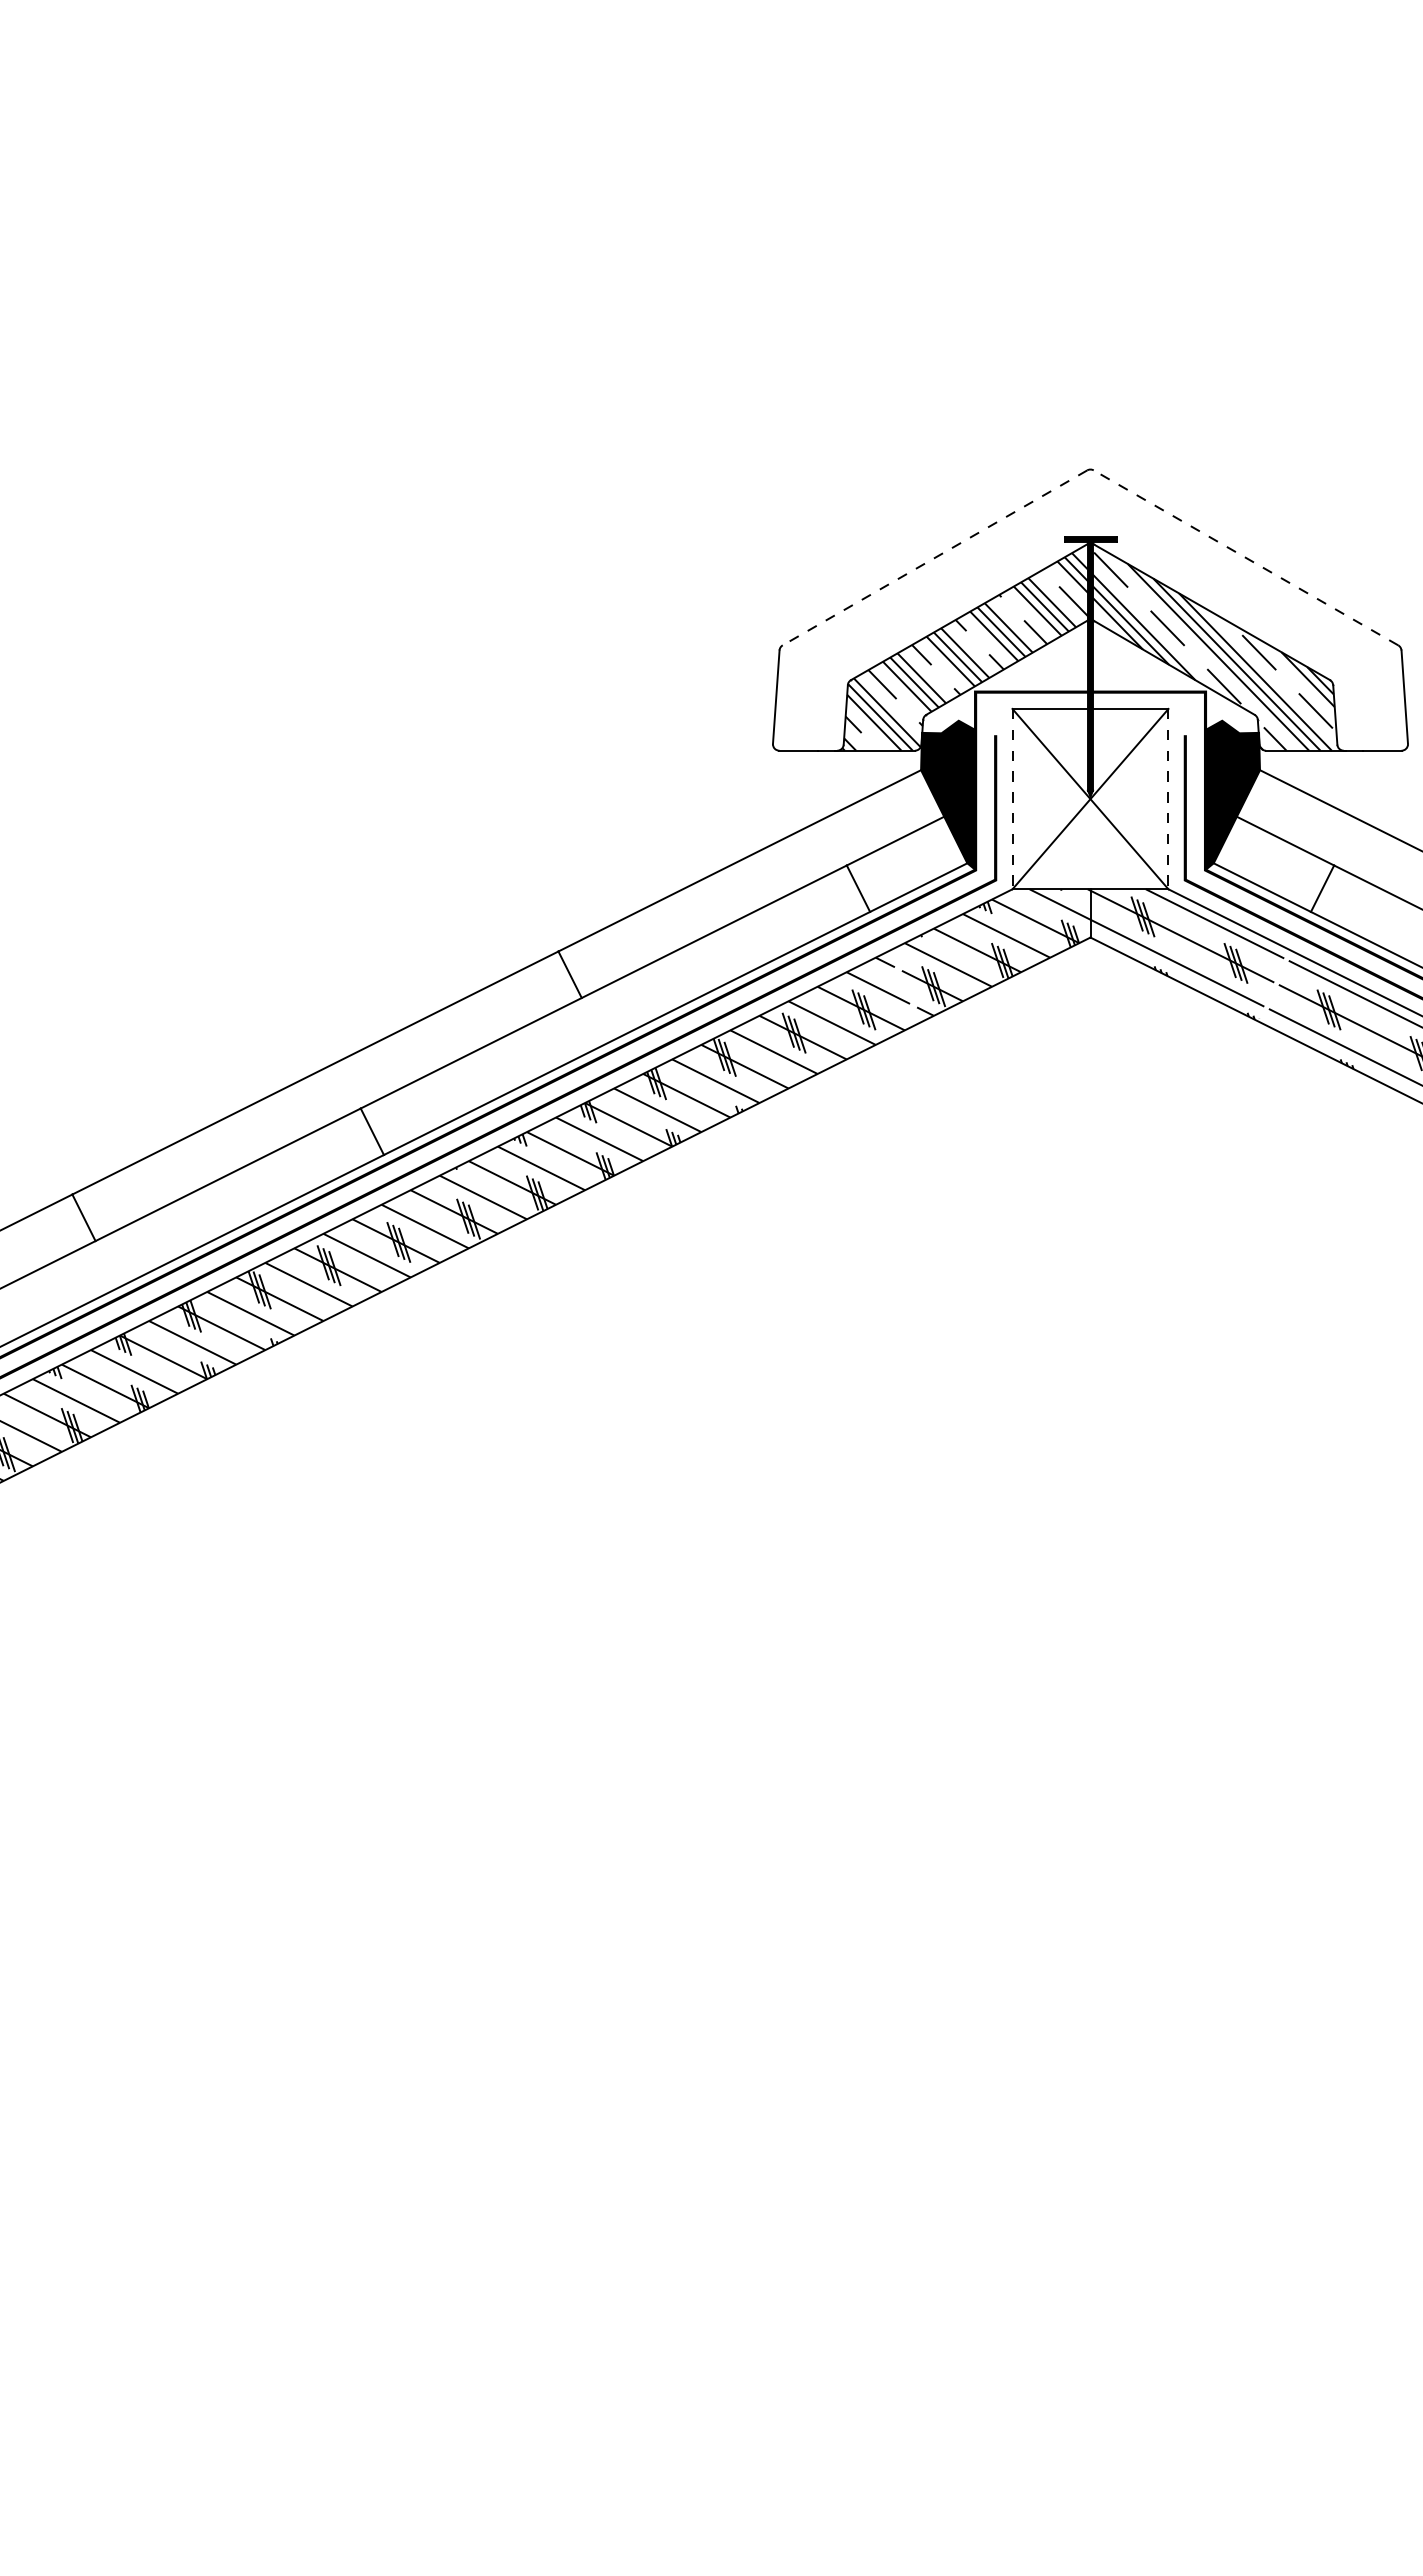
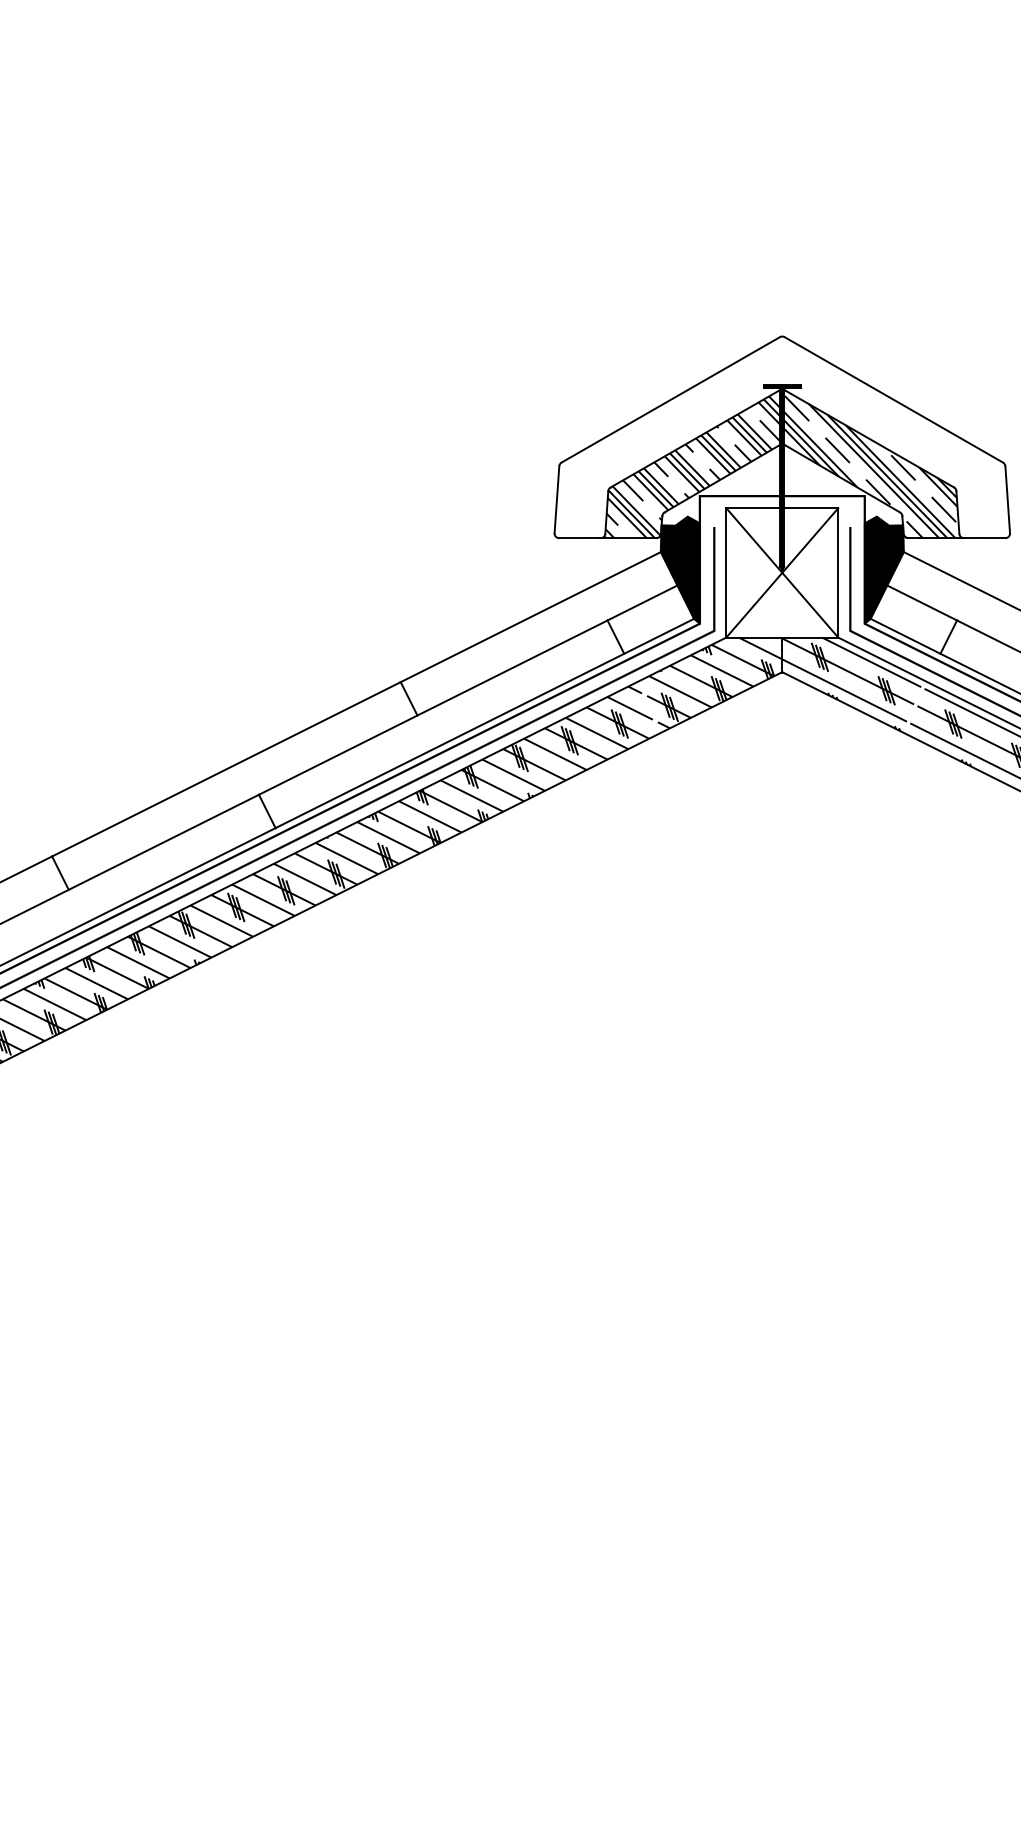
line: (935, 557) -> (671, 399), dashed -> solid
line: (1245, 557) -> (893, 399), dashed -> solid
line: (1012, 799) -> (726, 573), dashed -> solid
line: (1168, 799) -> (838, 573), dashed -> solid

